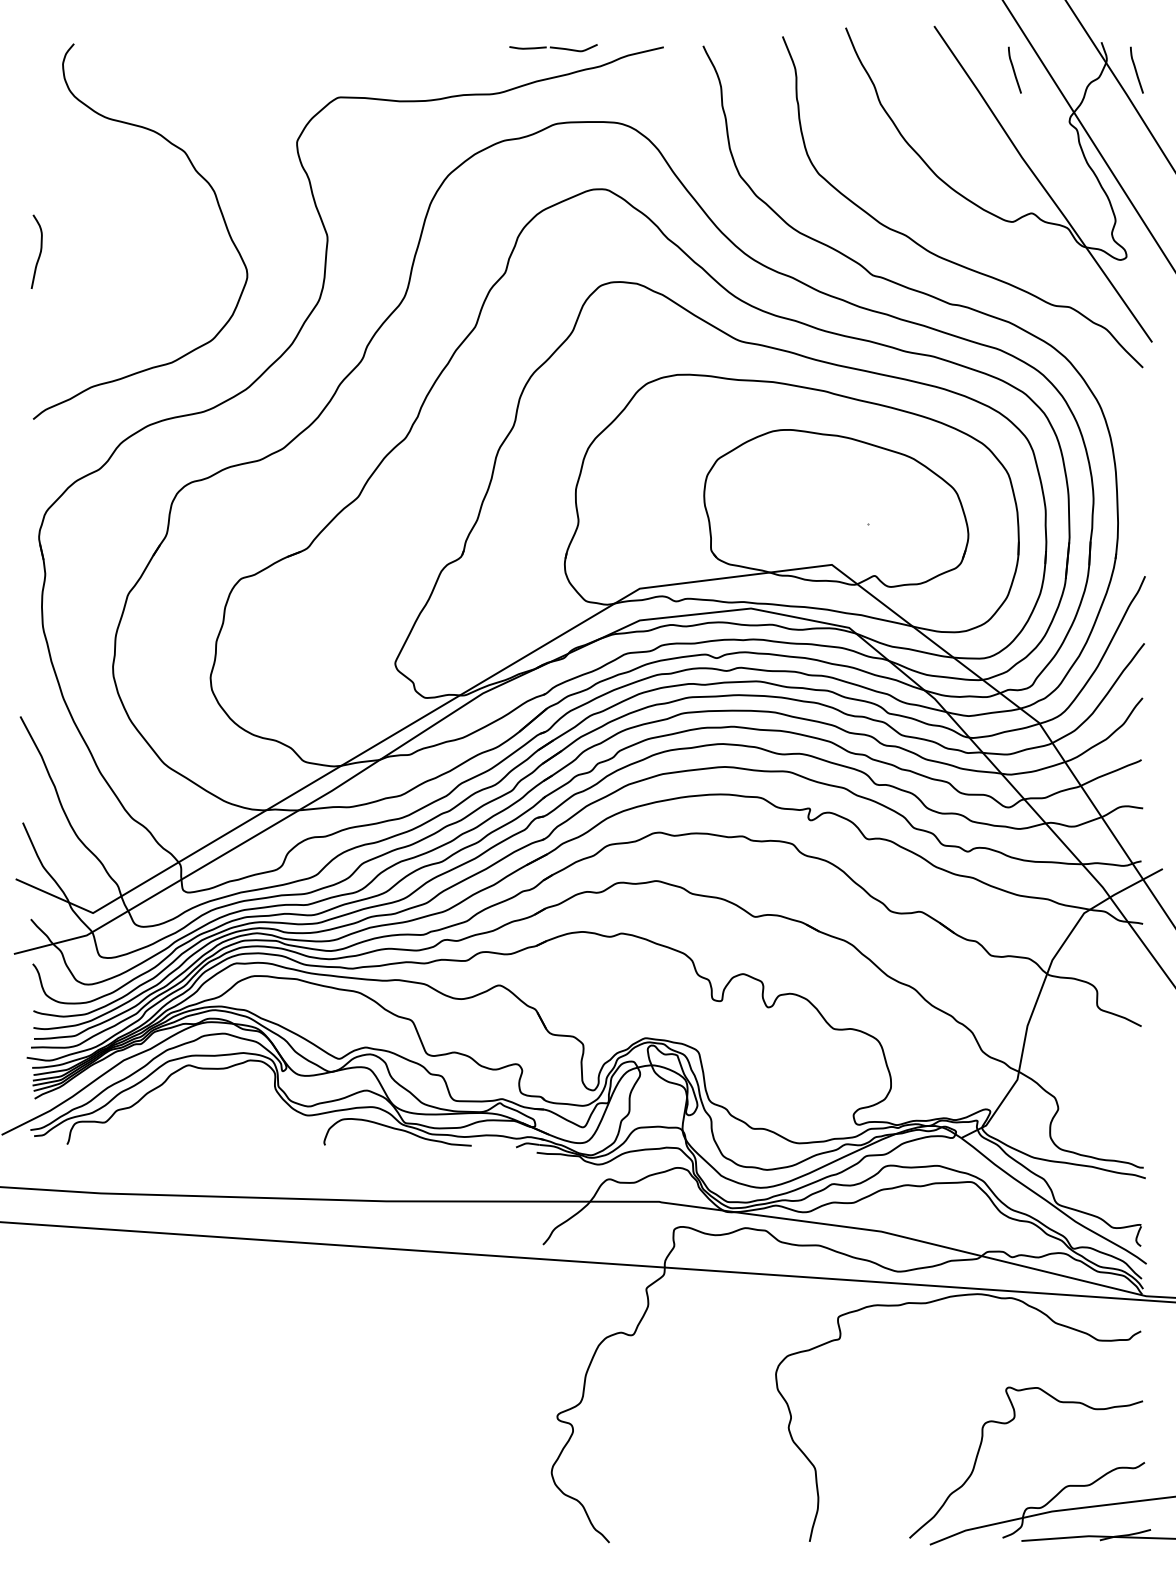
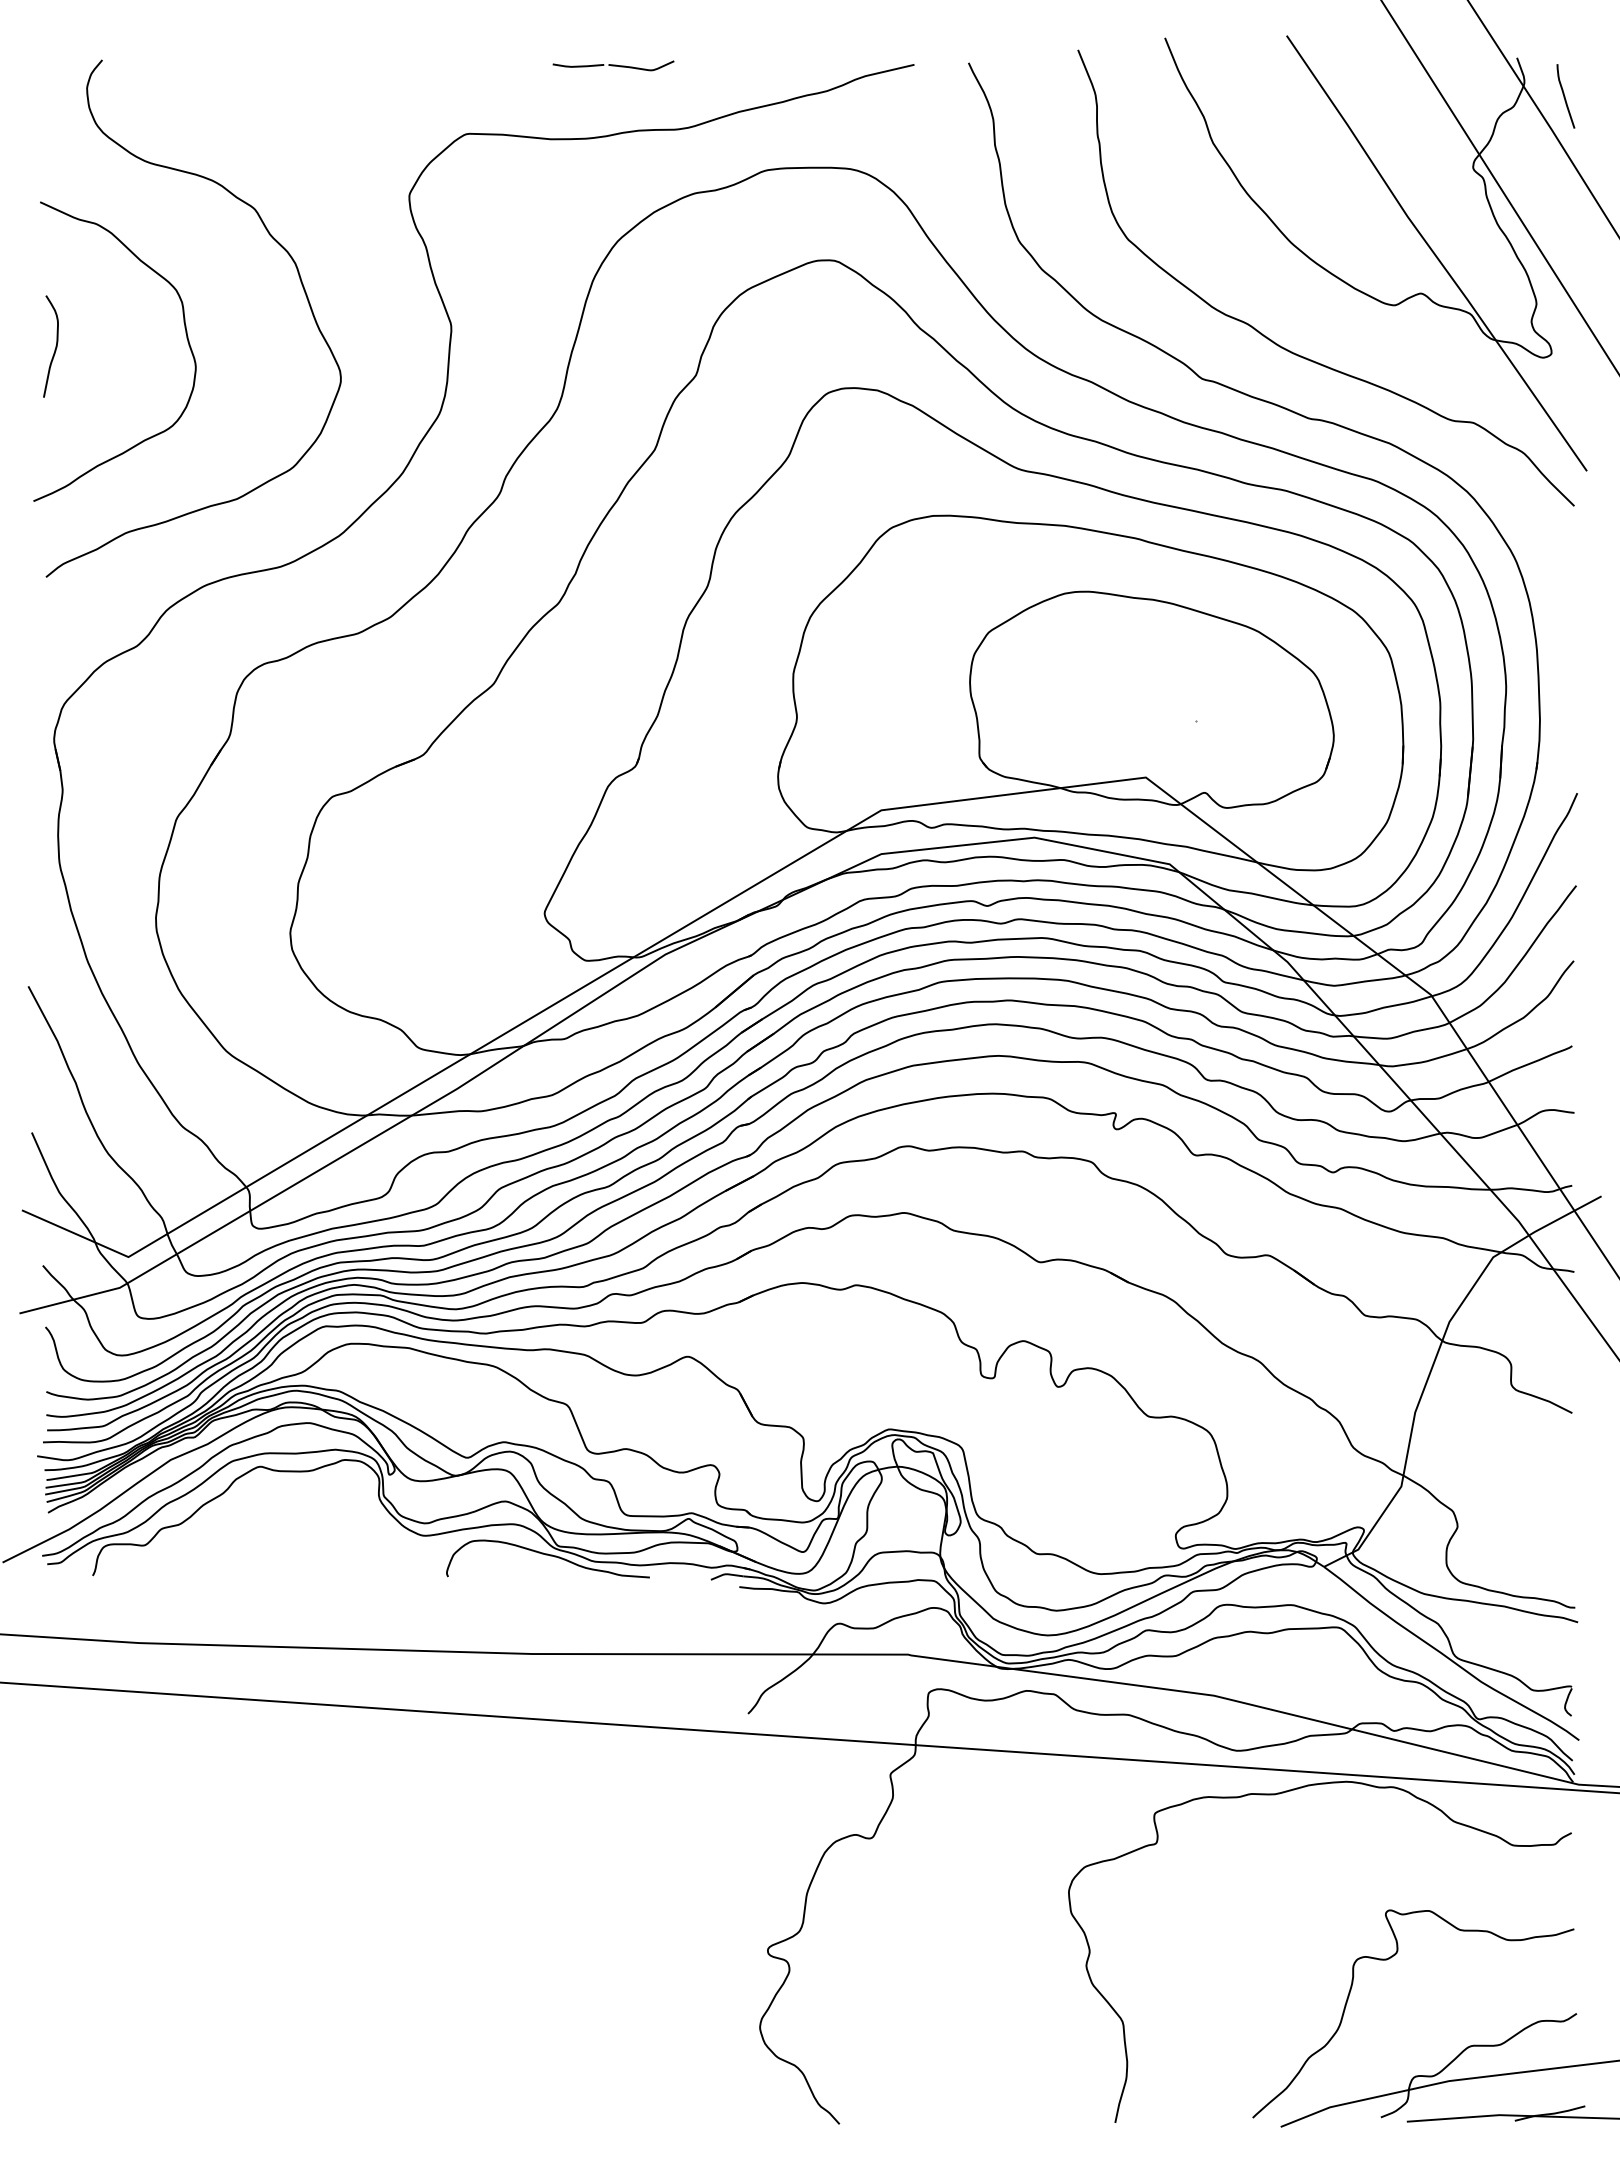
part: (553, 47) -> (613, 65), moved
curve: (1014, 70) -> (1397, 96), removed
curve: (135, 246) -> (186, 338), added

